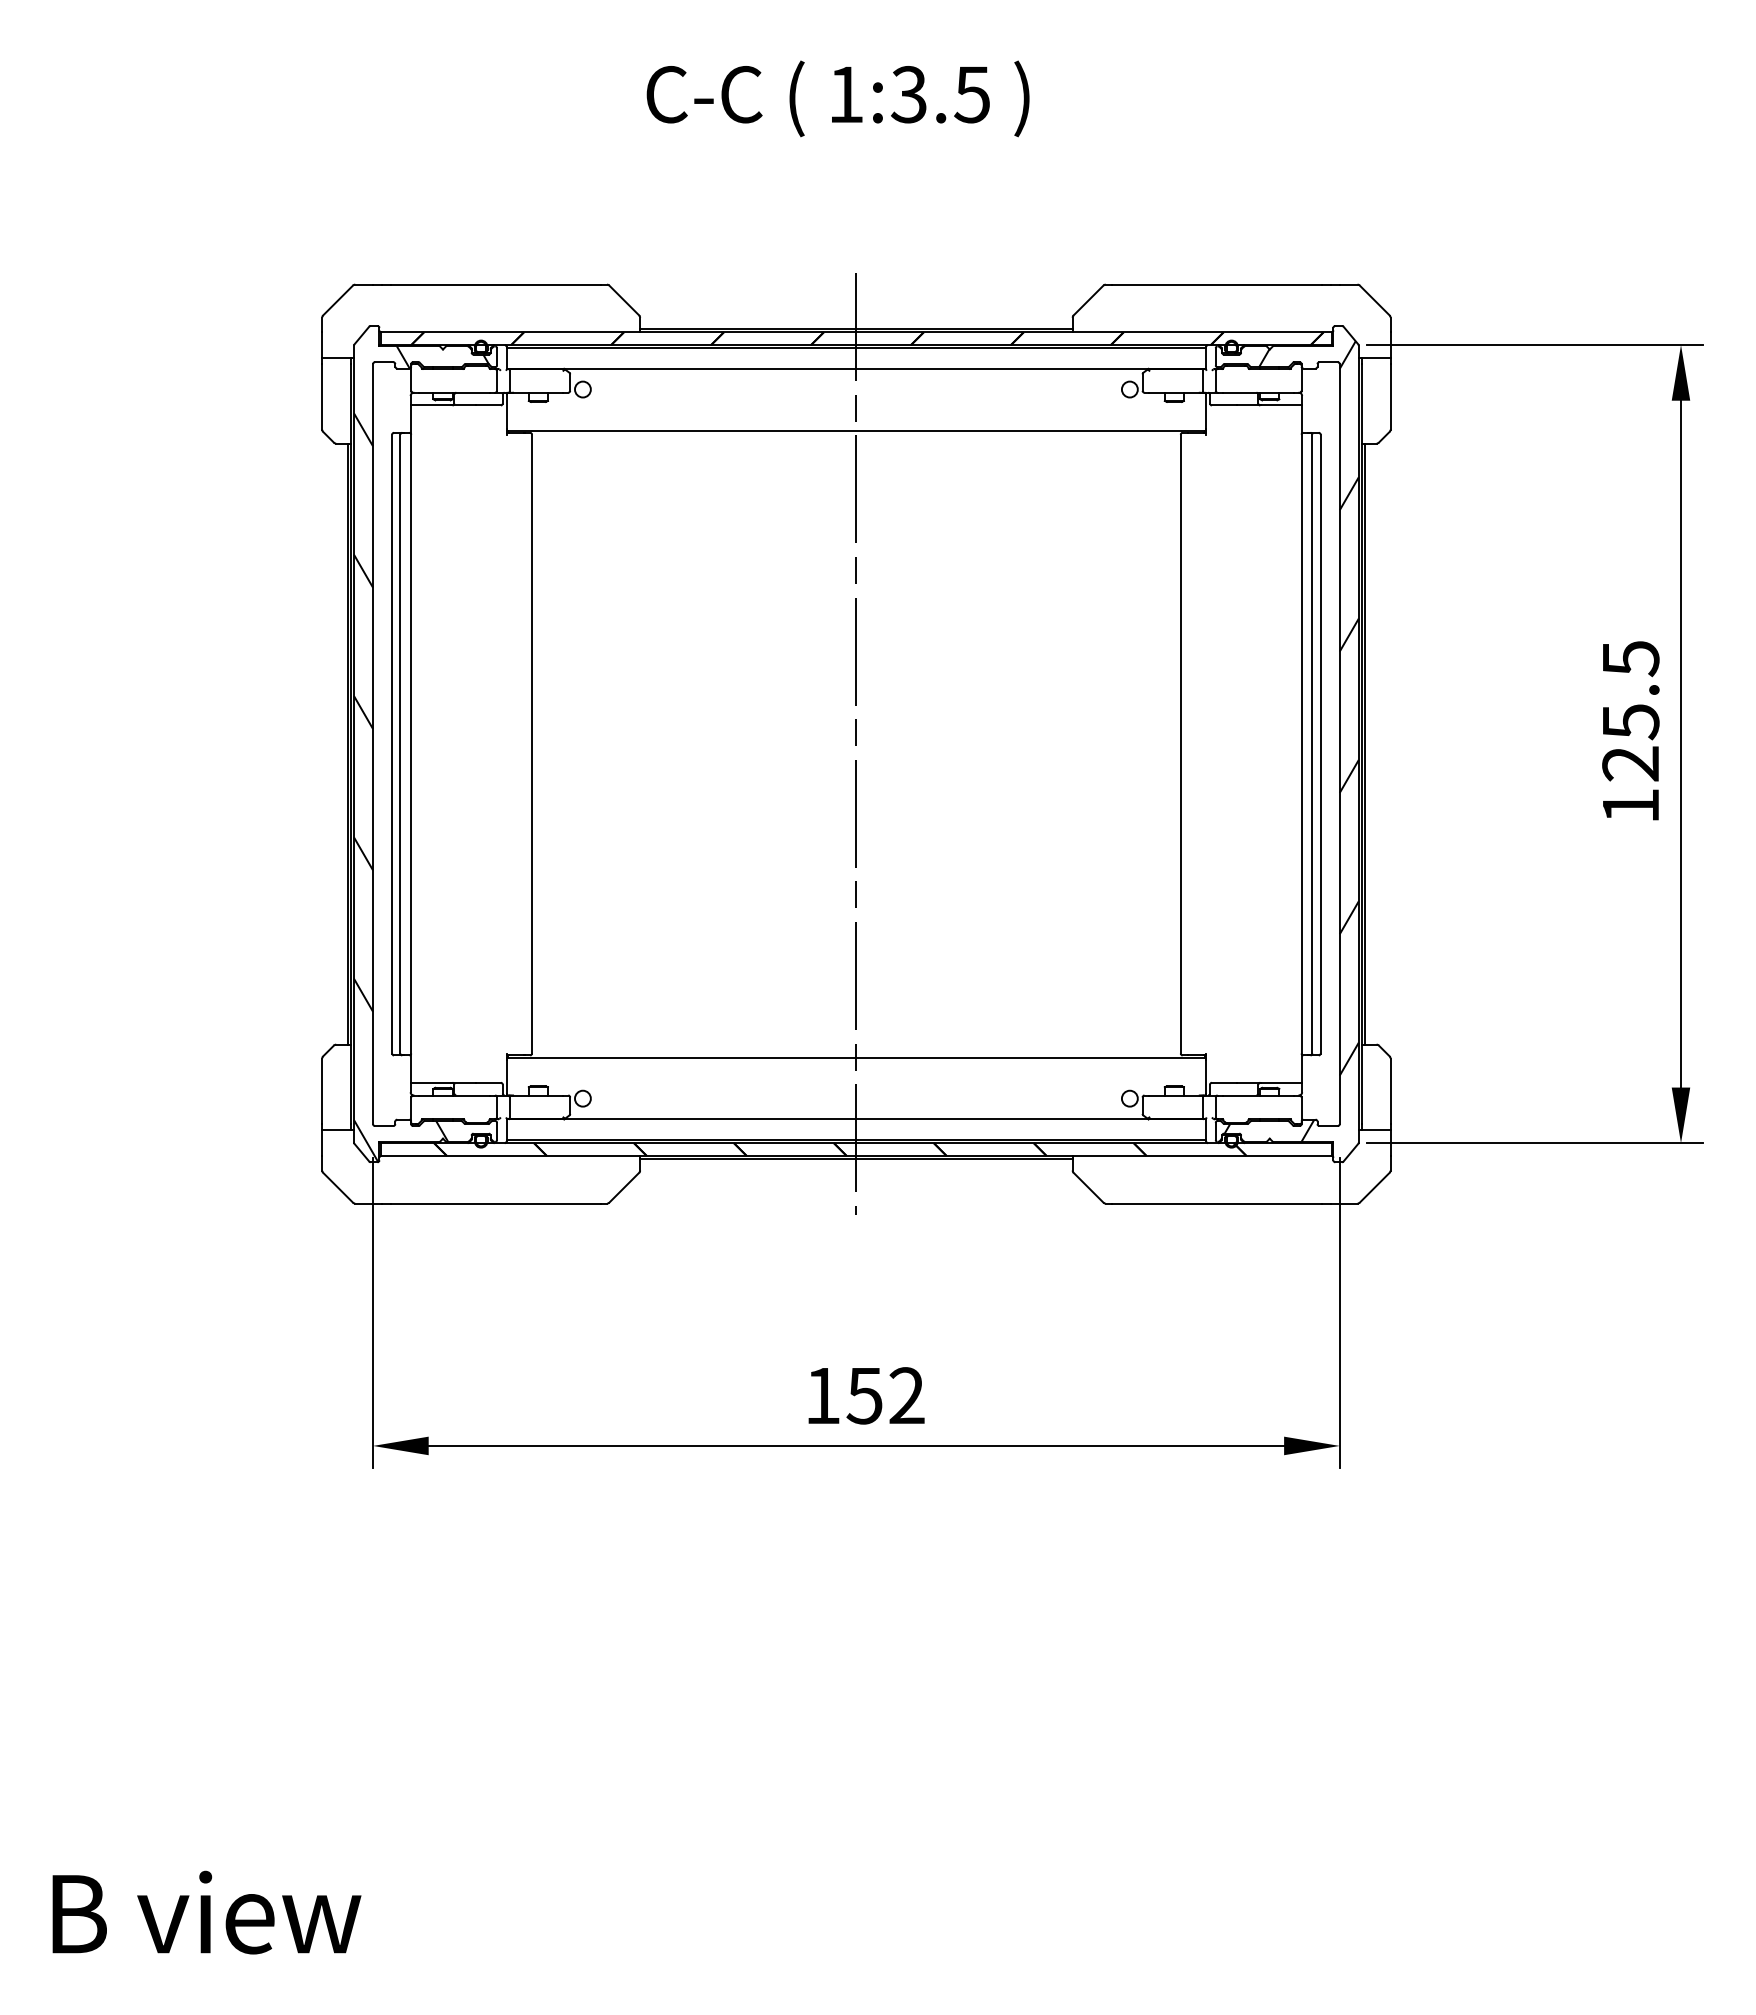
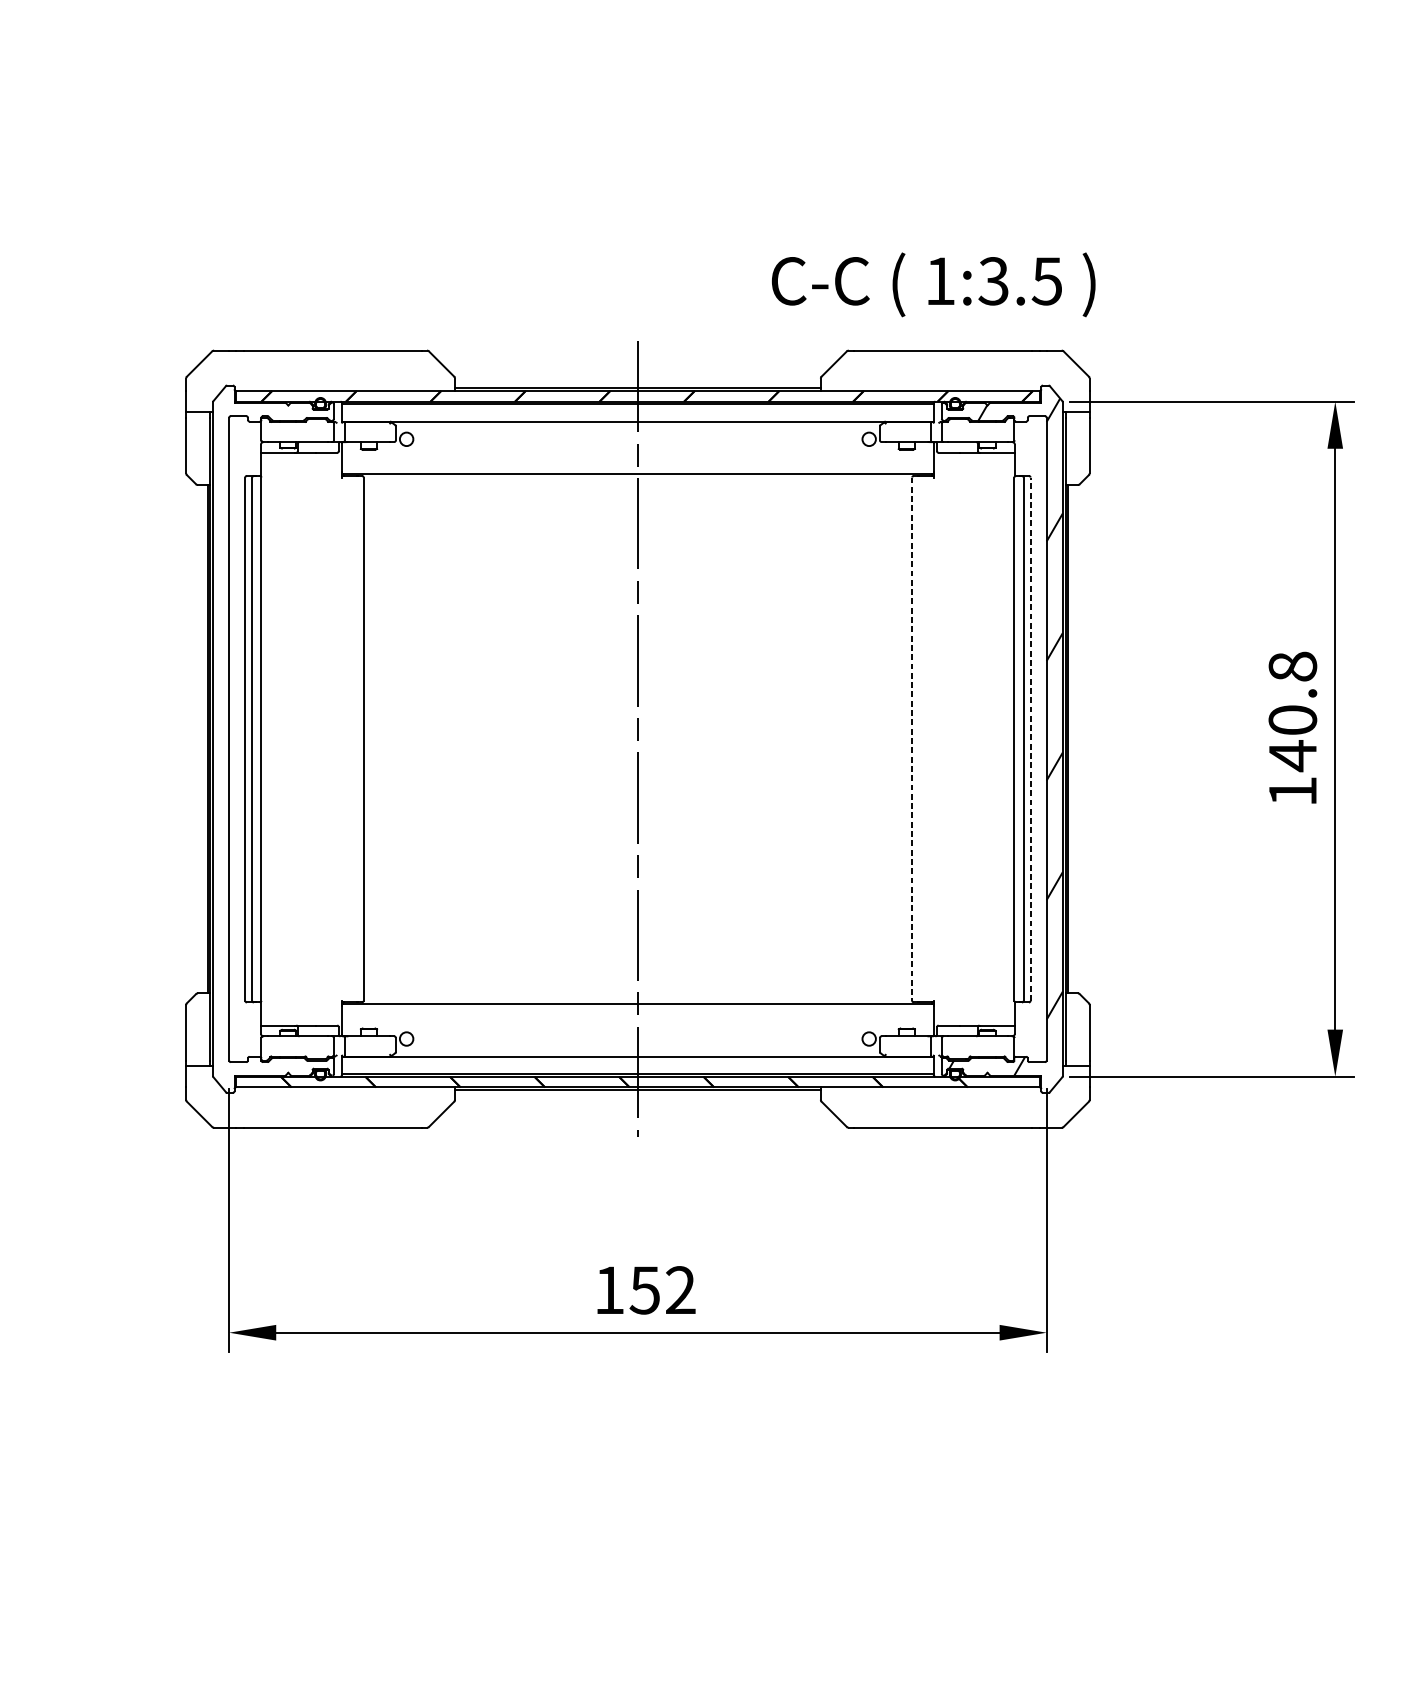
text: (837, 98) -> (933, 284), moved
text: (1630, 711) -> (1292, 711), 125.5 -> 140.8
line: (1320, 743) -> (1030, 738), solid -> dashed
line: (1180, 744) -> (912, 739), solid -> dashed
hatch: (420, 754) -> (269, 747), removed

